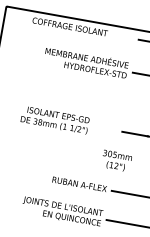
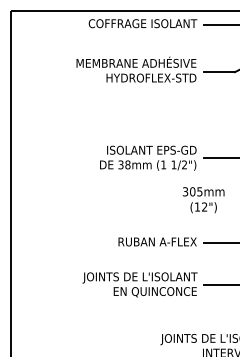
text: (69, 26) -> (142, 23), moved
text: (55, 119) -> (148, 157), moved

